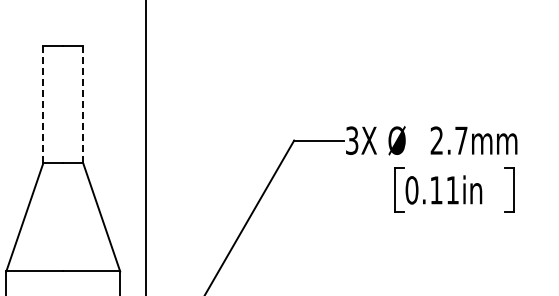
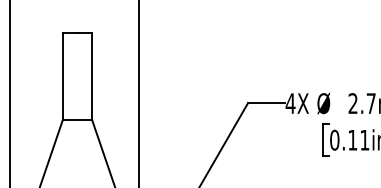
line: (43, 104) -> (62, 76), dashed -> solid
line: (83, 104) -> (92, 76), dashed -> solid
text: (351, 140) -> (290, 103), 3X -> 4X

